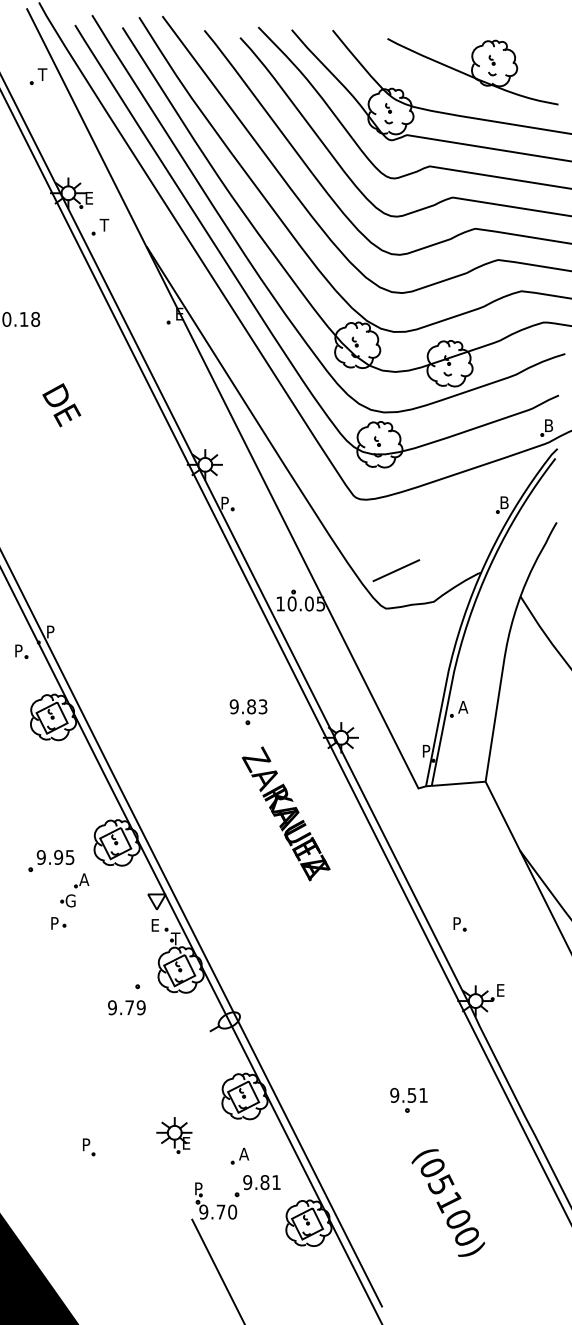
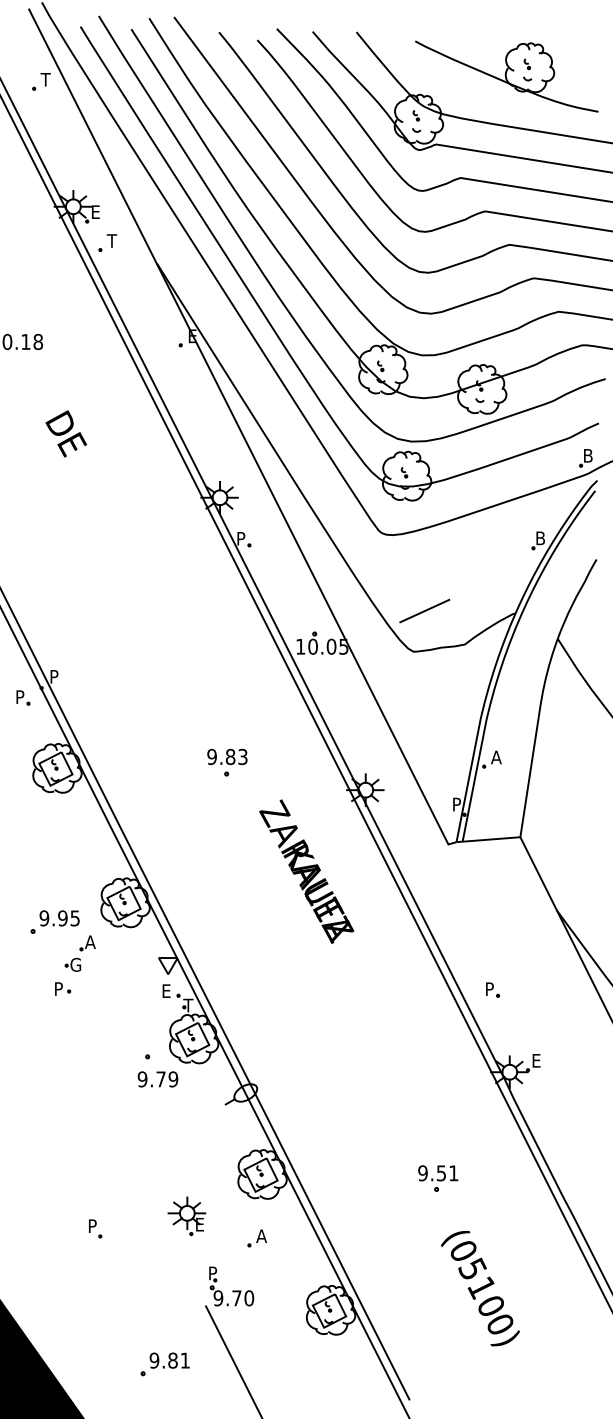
part: (248, 711) -> (227, 762), moved
text: (126, 1007) -> (157, 1079), moved
part: (257, 1186) -> (164, 1364), moved

